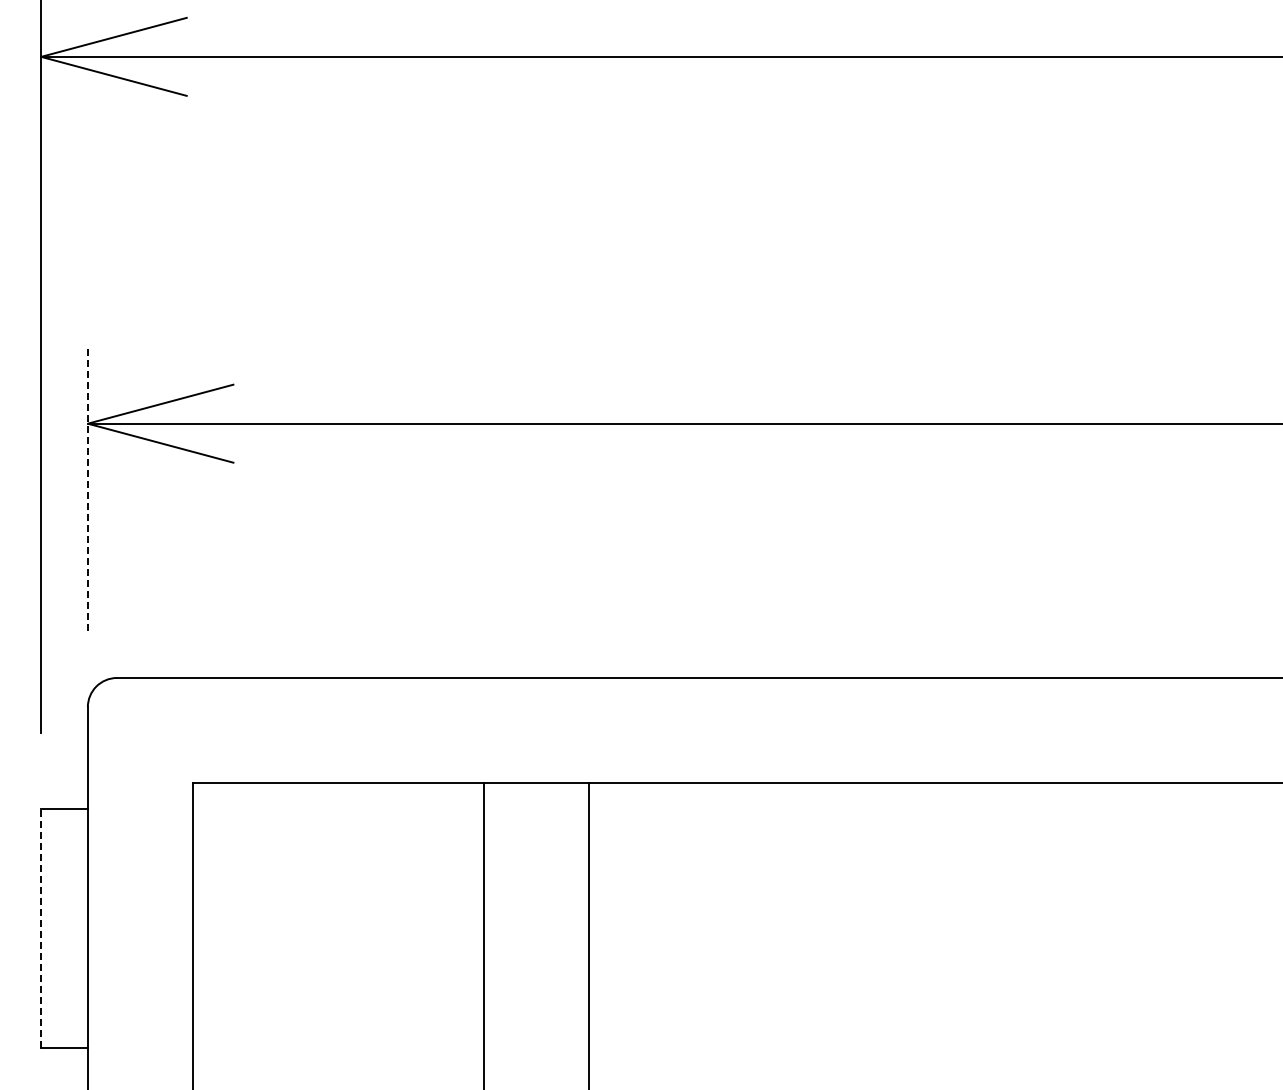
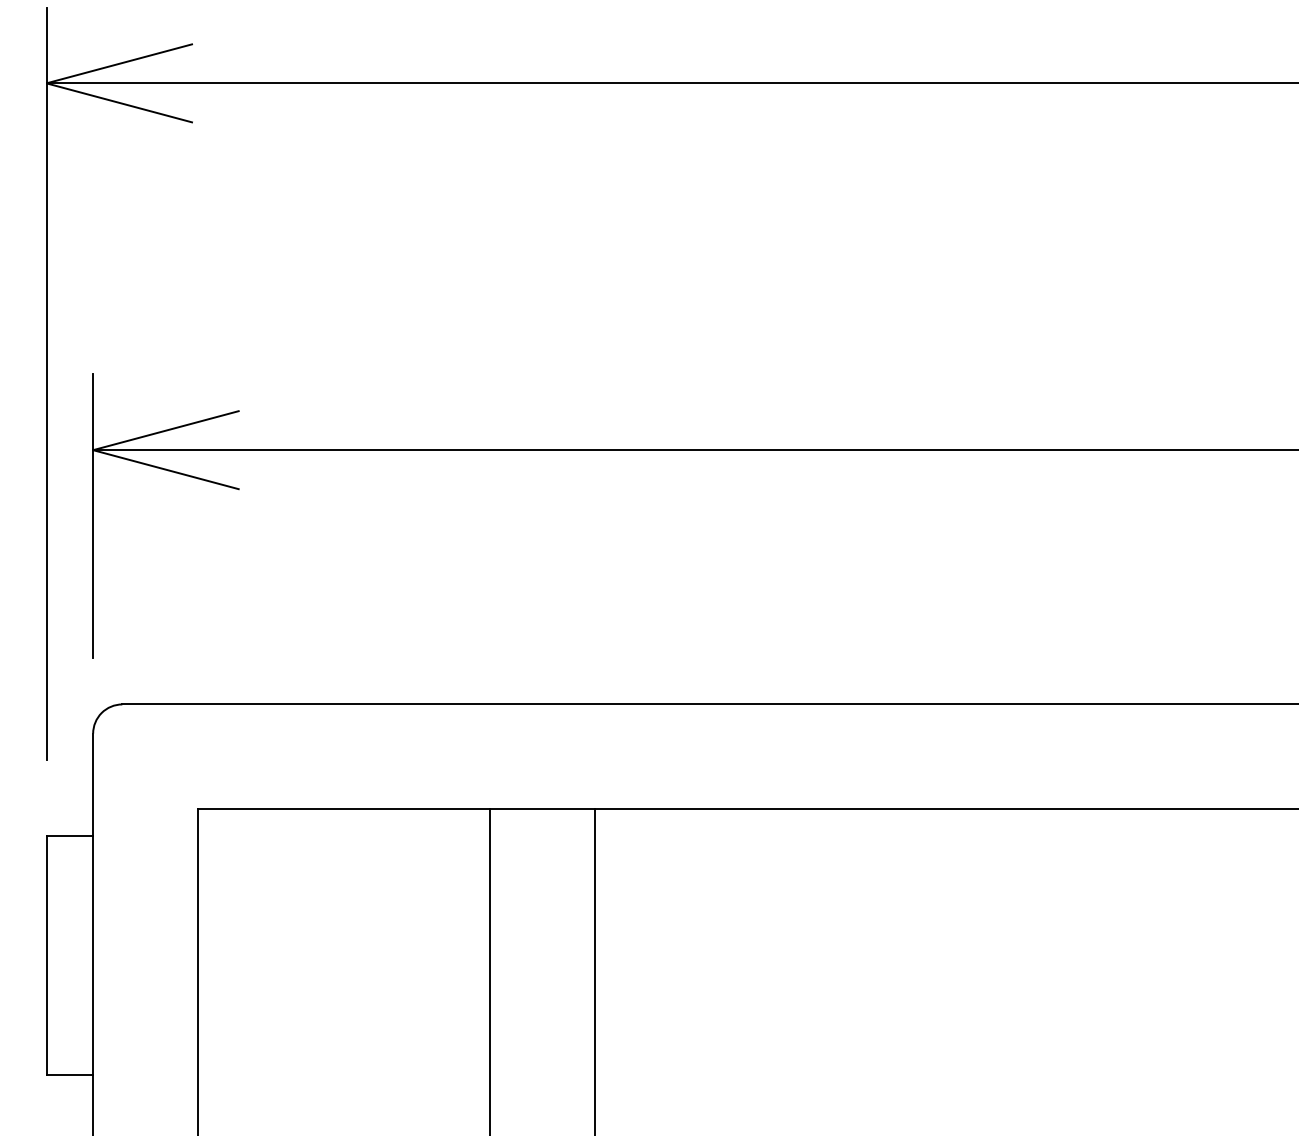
line: (88, 490) -> (93, 516), dashed -> solid
line: (41, 929) -> (46, 955), dashed -> solid

